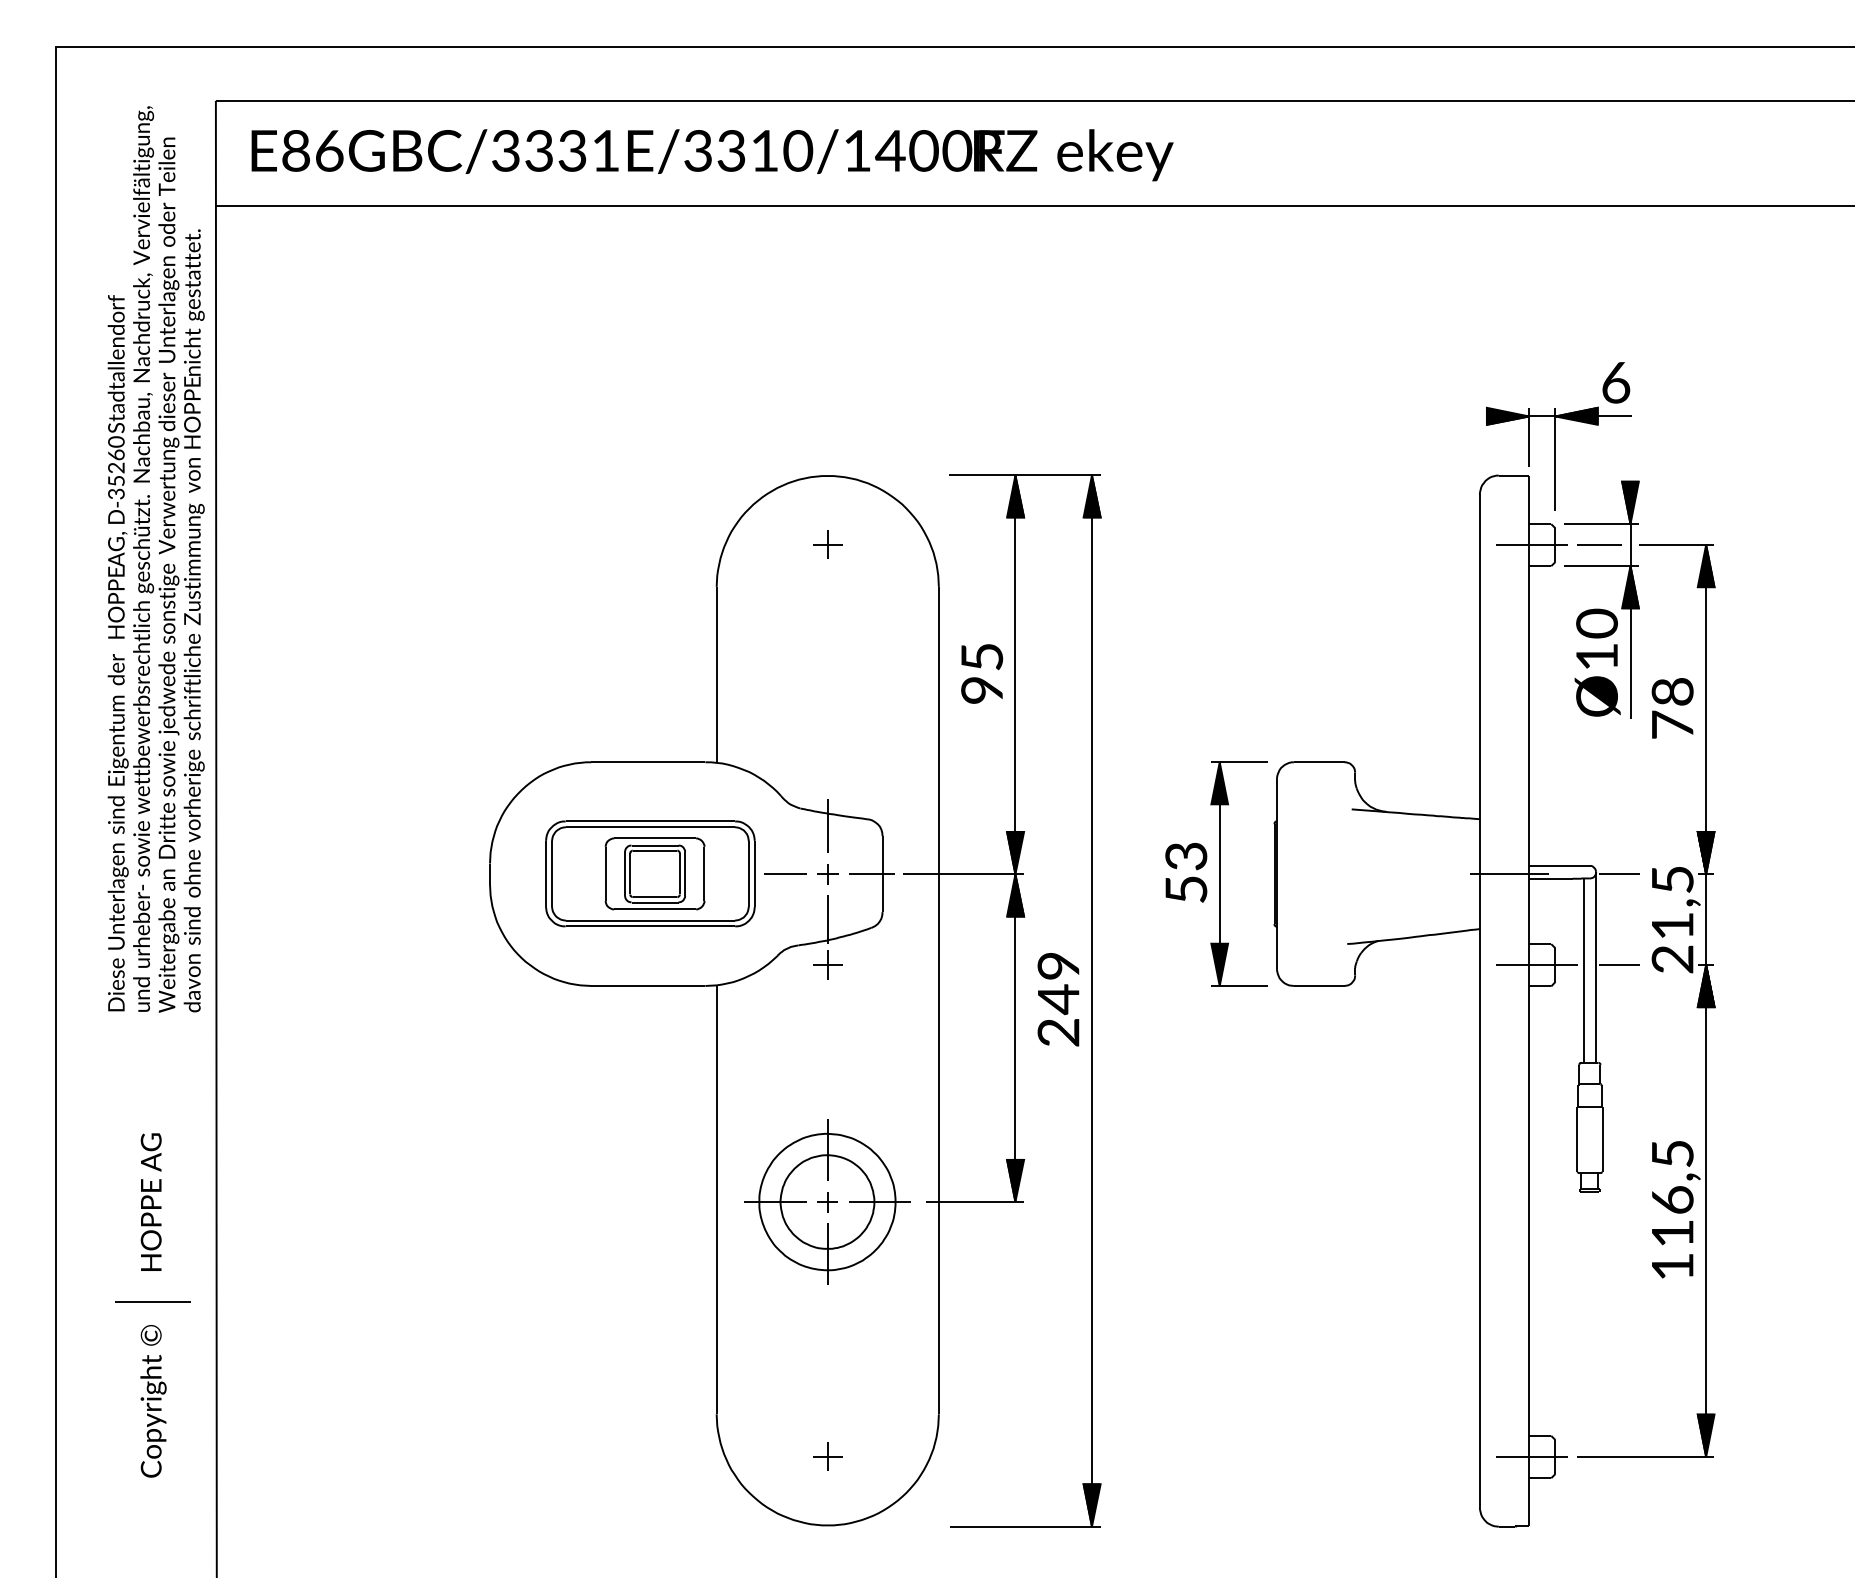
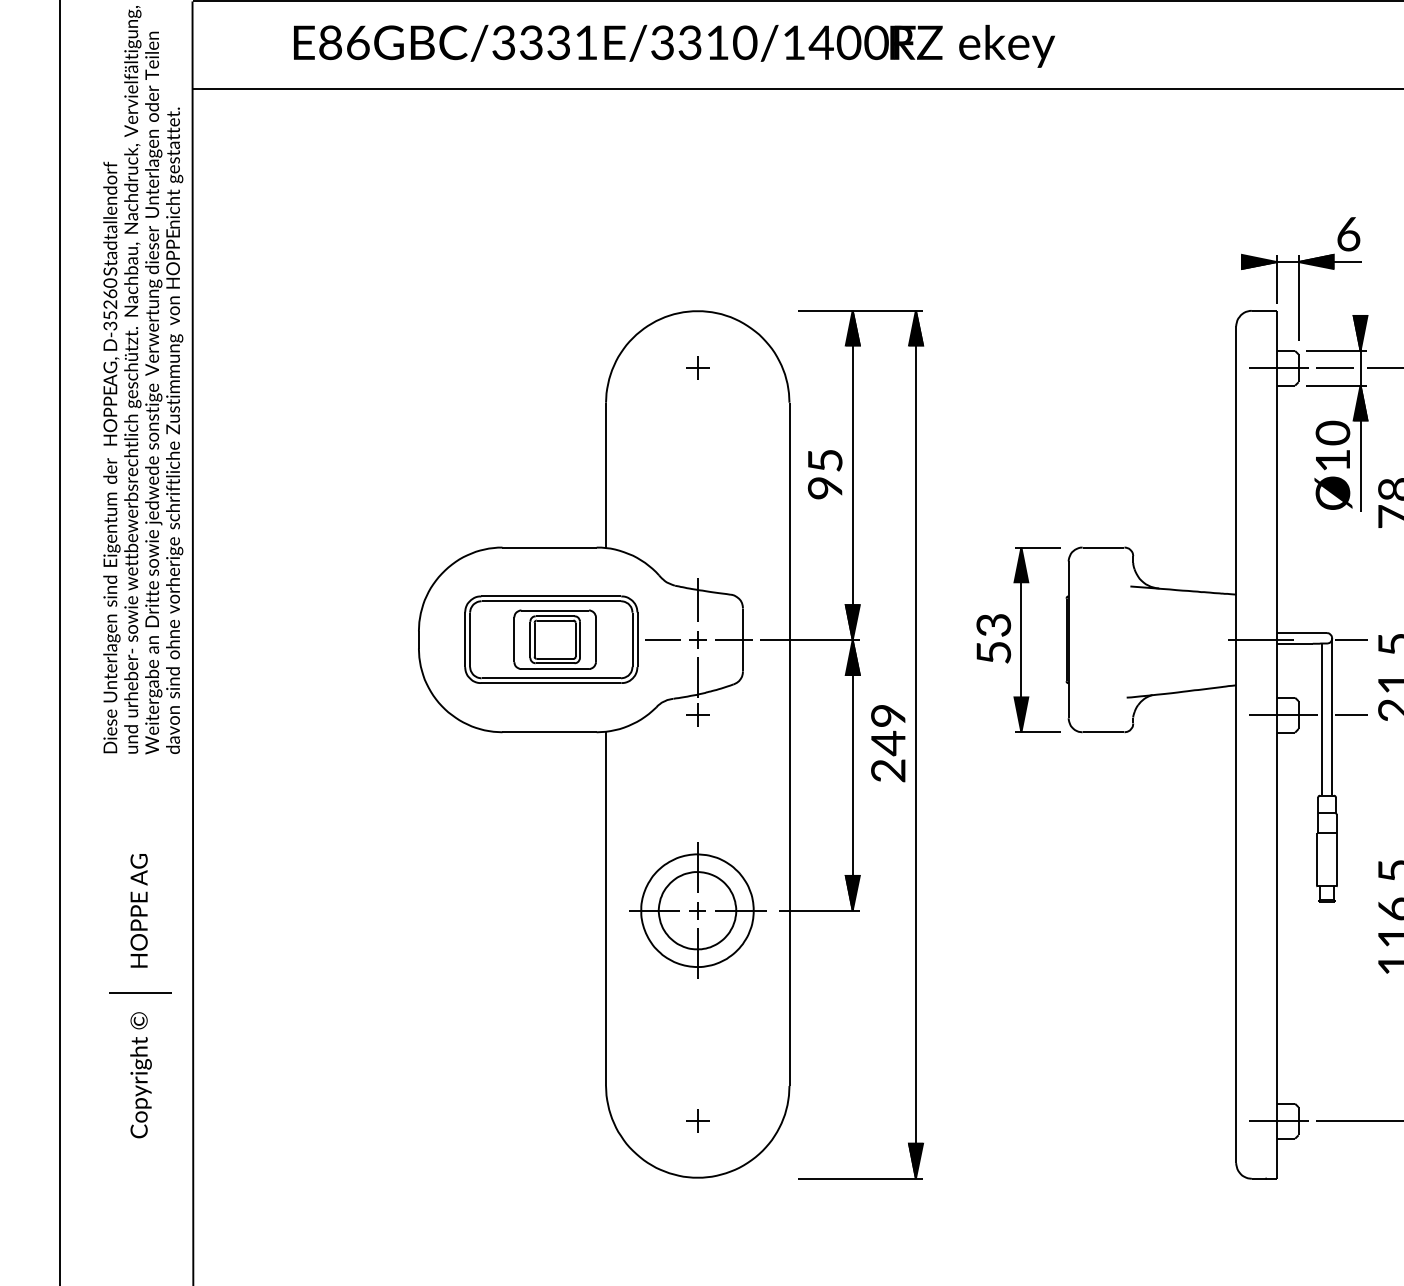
text: (712, 155) -> (674, 46), moved

